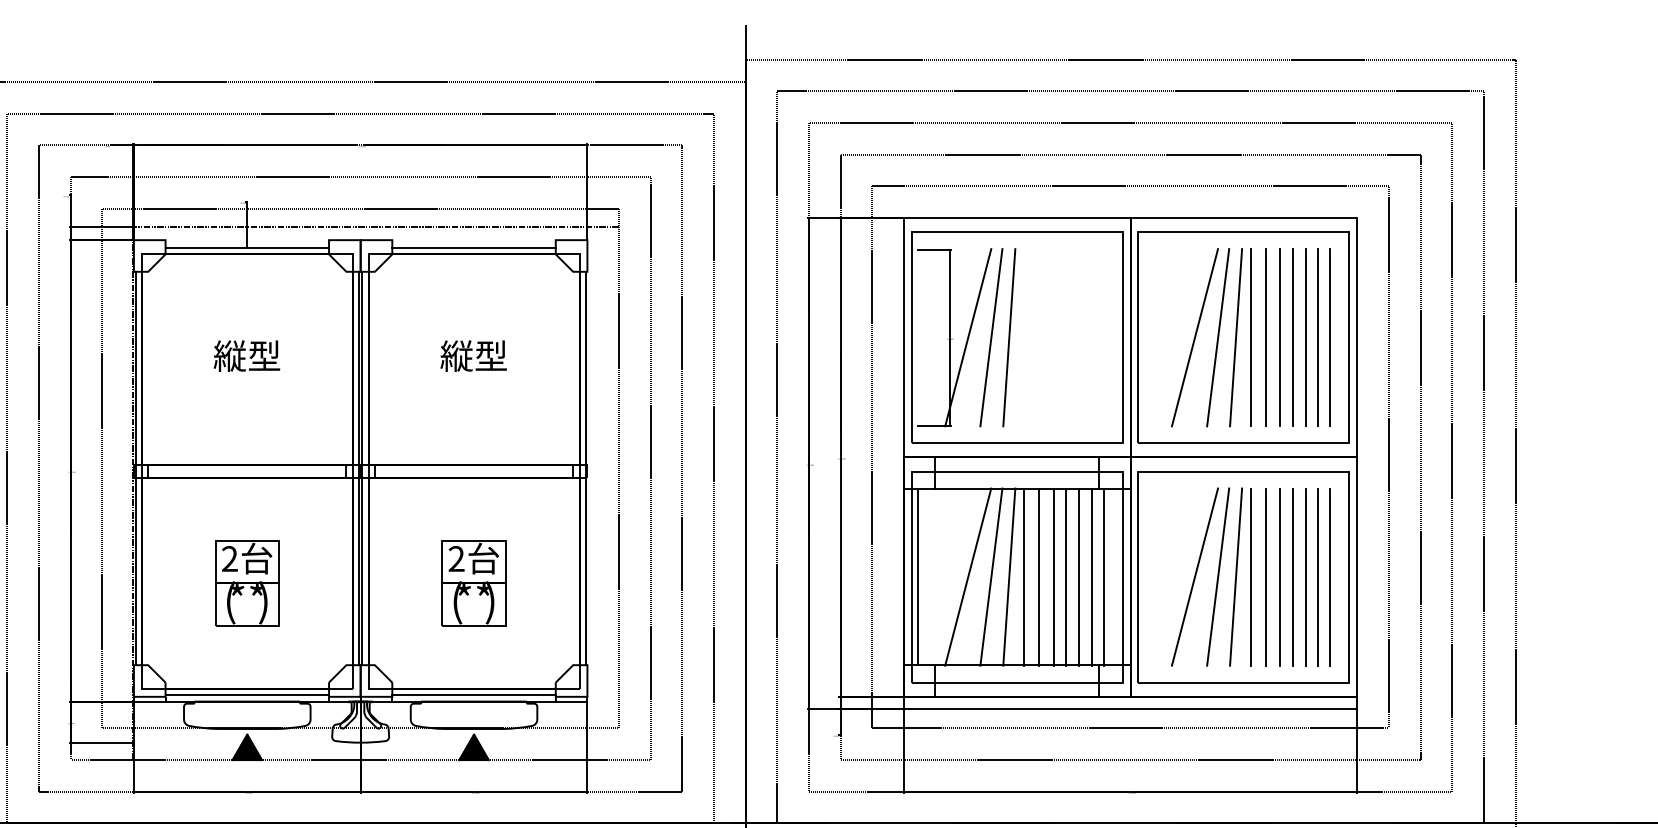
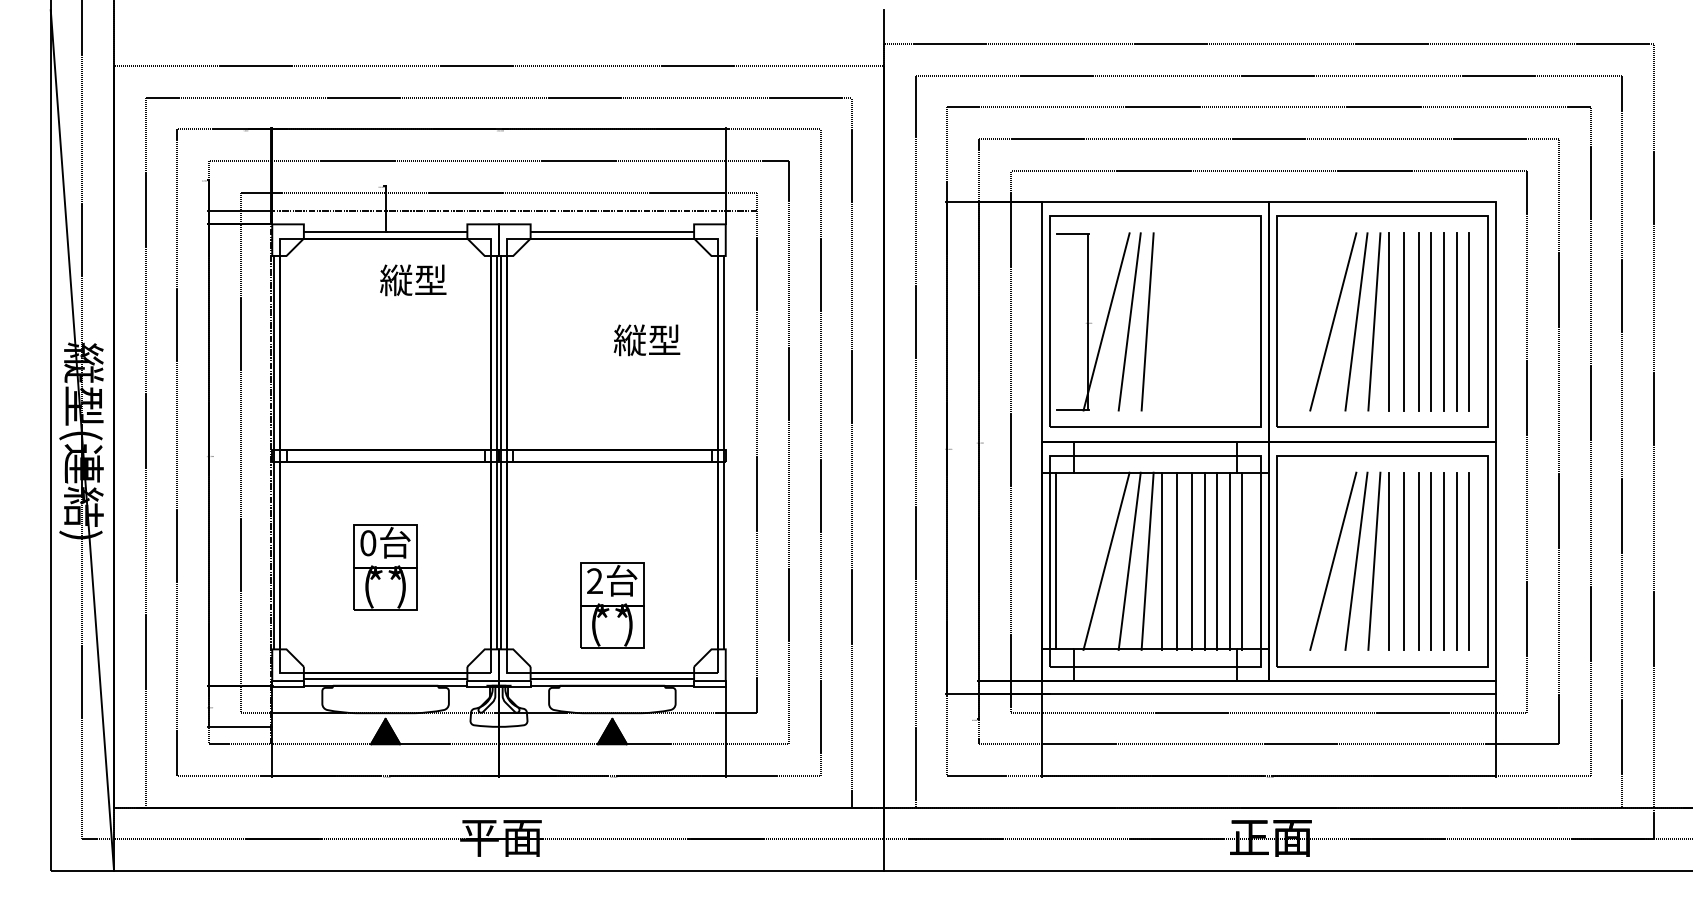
text: (247, 356) -> (413, 280), moved
text: (473, 356) -> (646, 340), moved
text: (230, 559) -> (368, 543), 2 -> 0
part: (474, 583) -> (612, 605), moved

